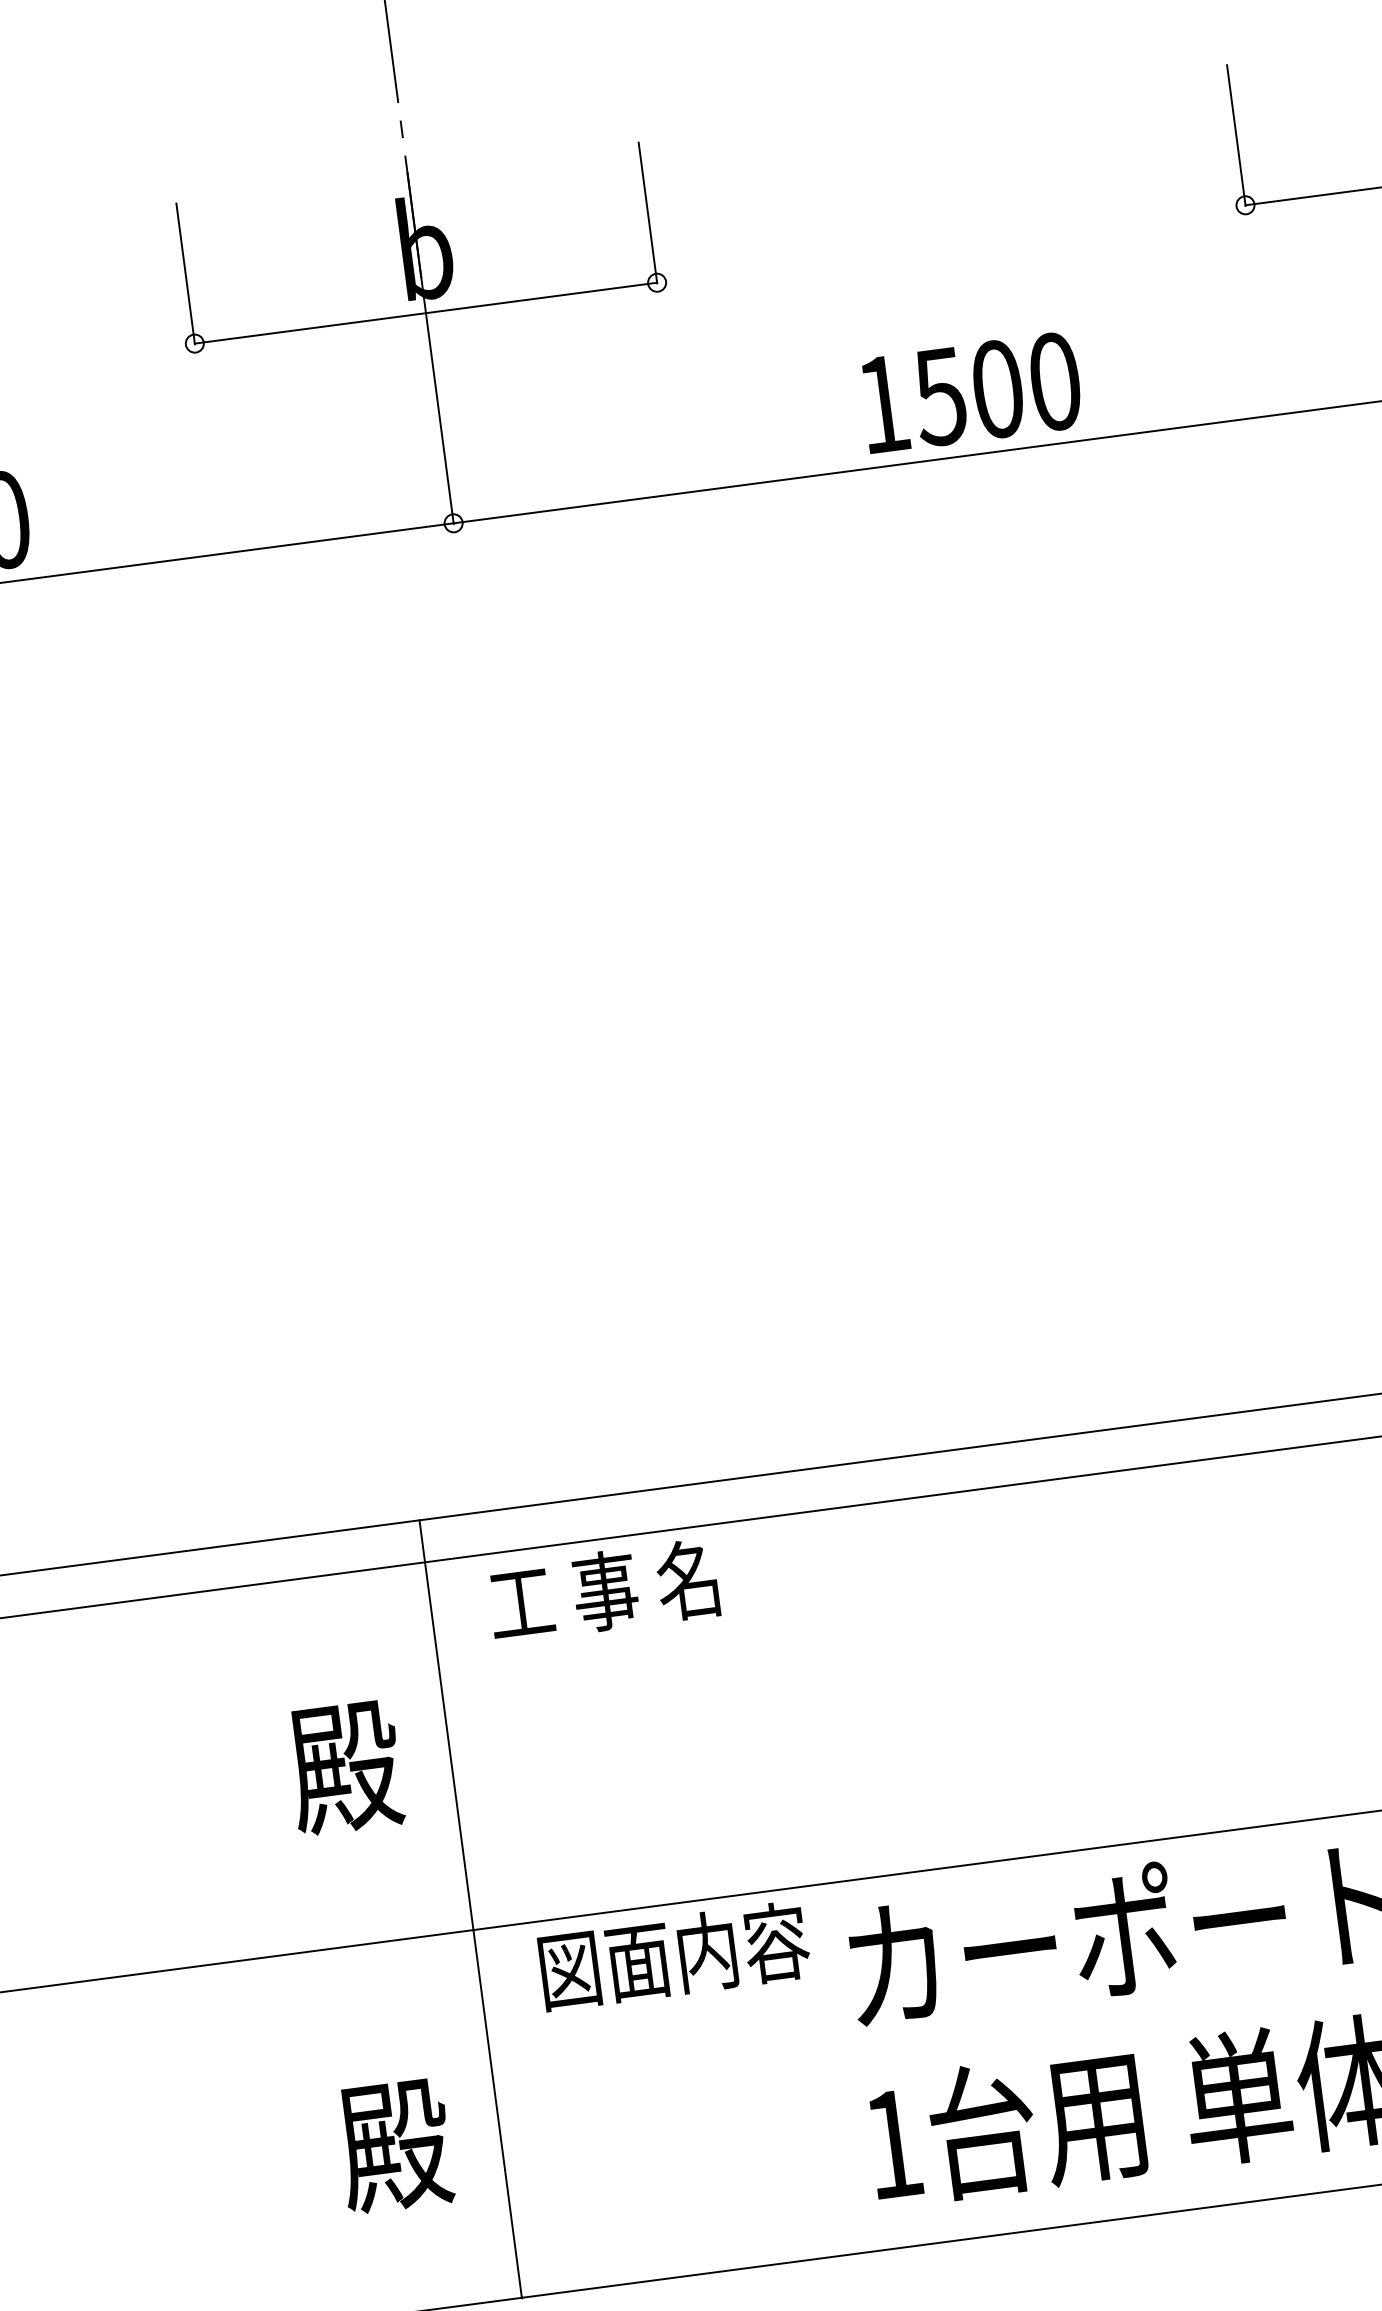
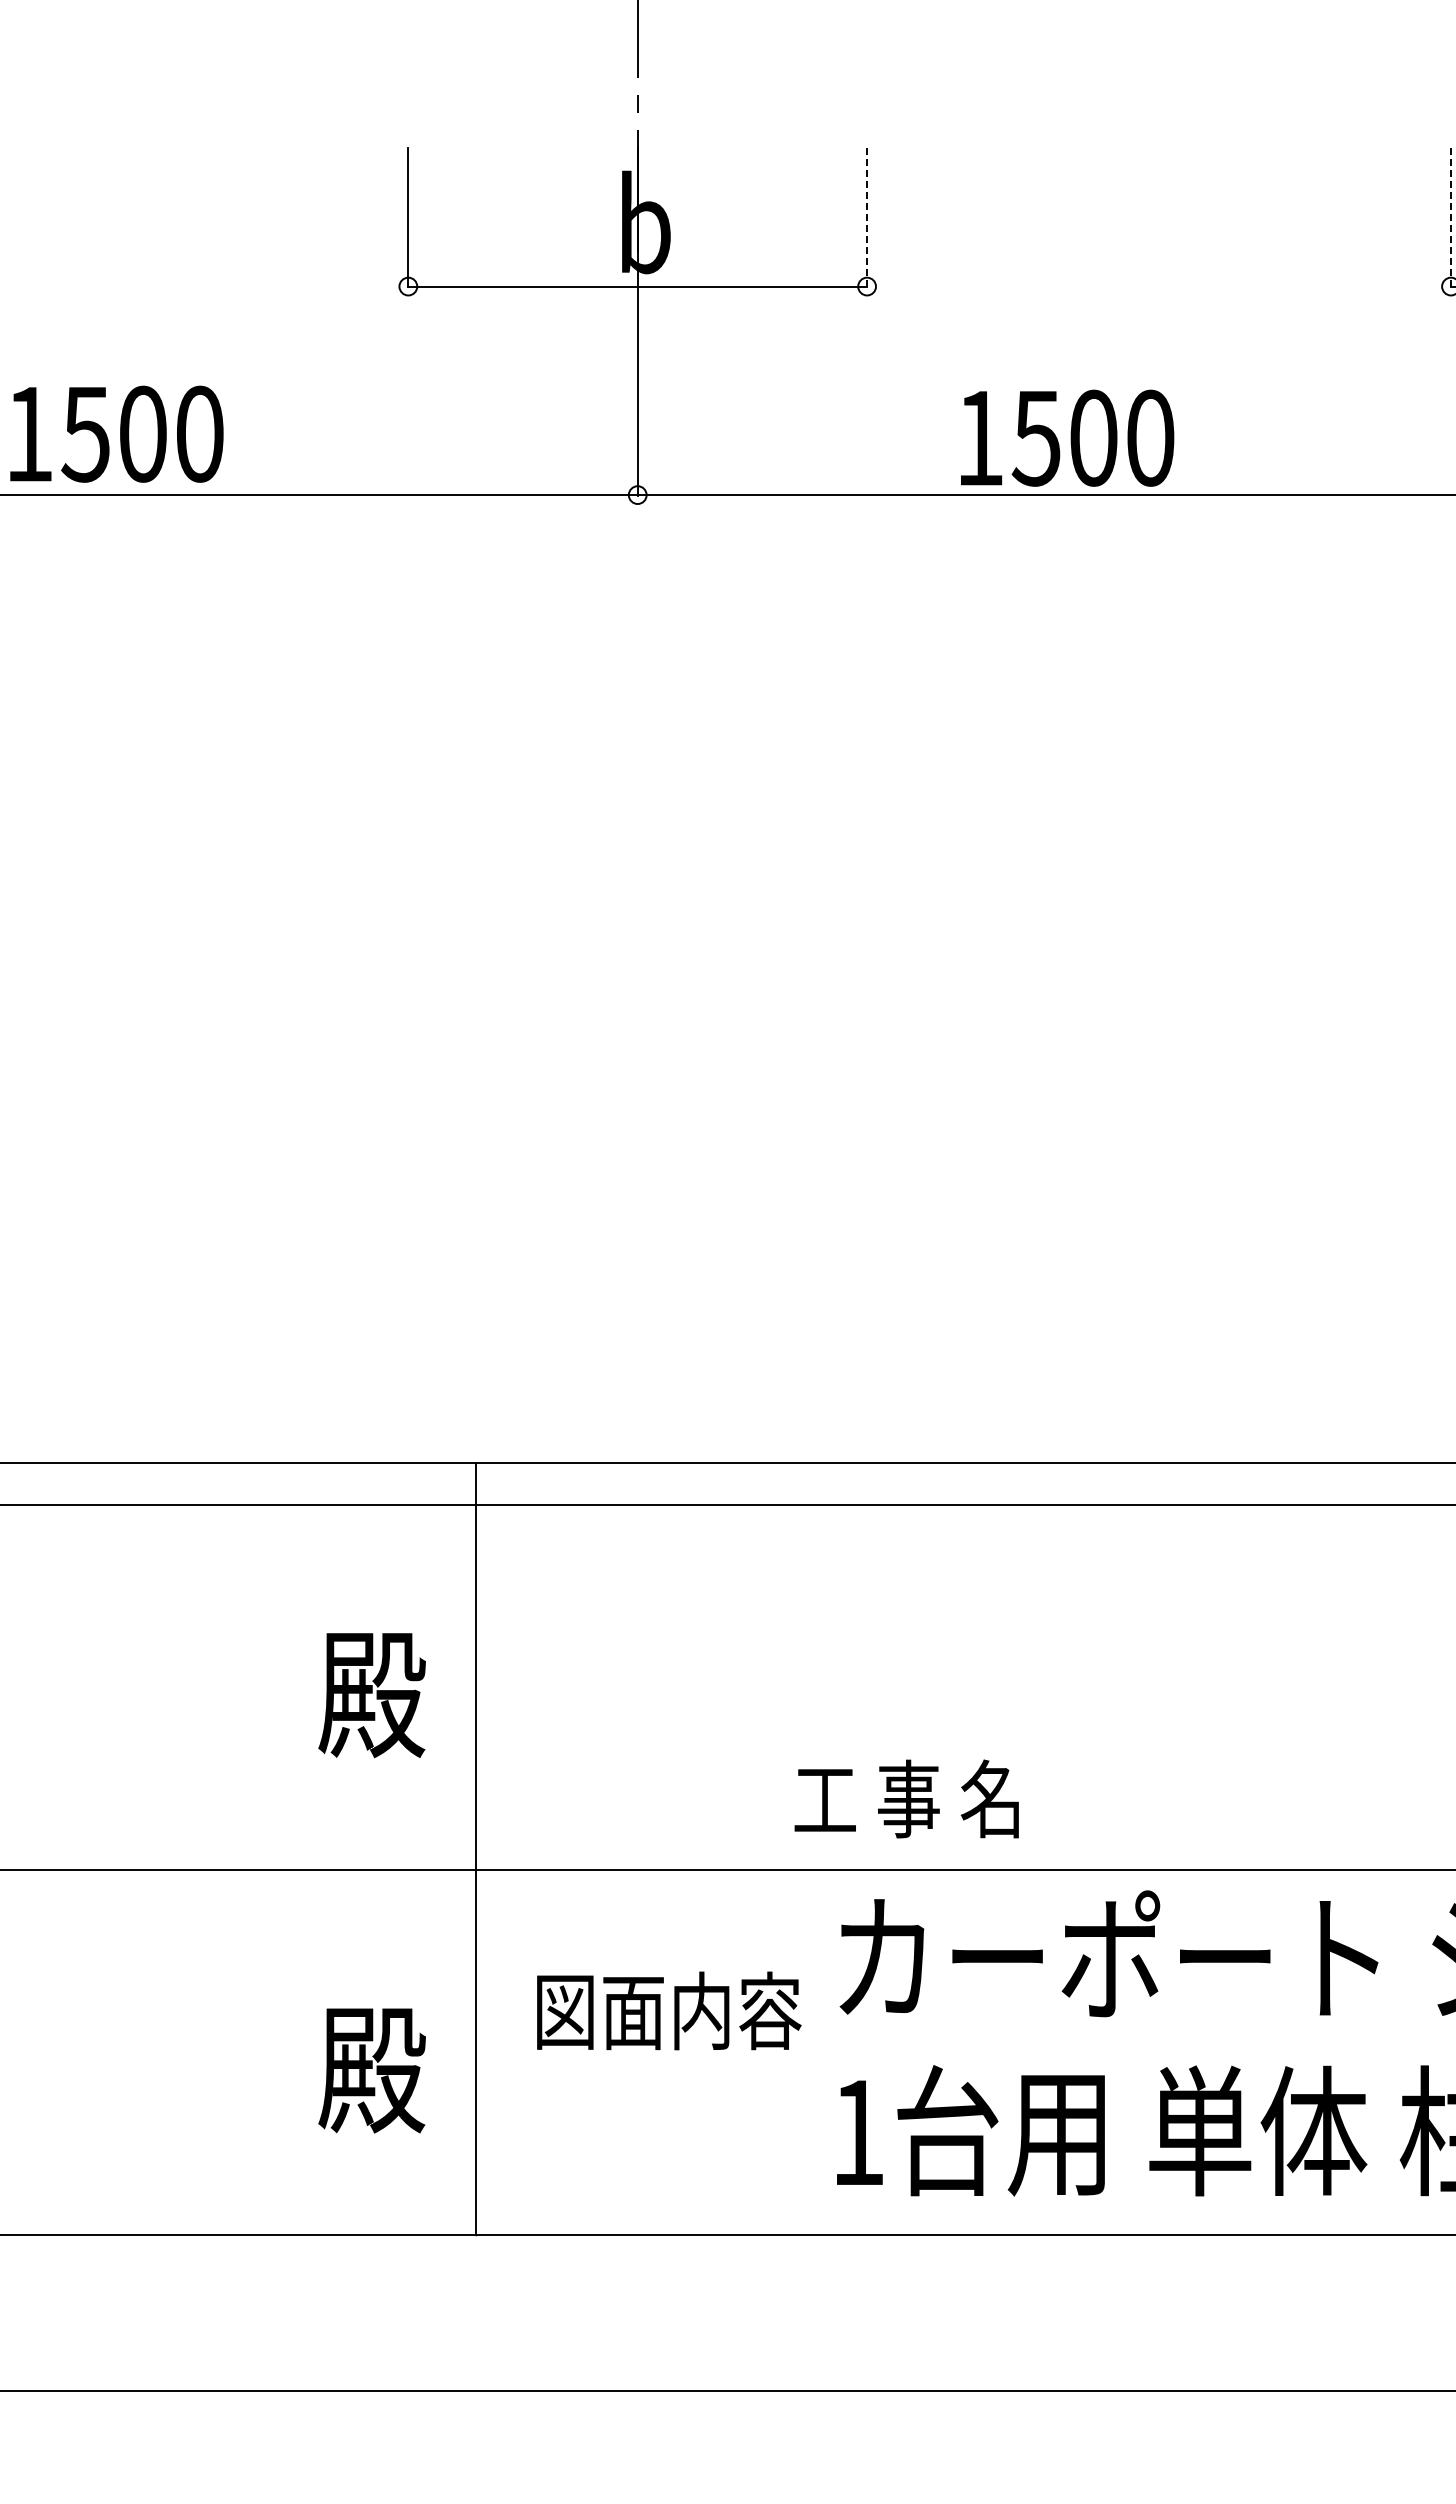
line: (1235, 135) -> (1450, 217), solid -> dashed
line: (648, 213) -> (867, 217), solid -> dashed
text: (971, 392) -> (1067, 437), moved
text: (603, 1590) -> (906, 1798), moved
text: (674, 1955) -> (669, 2010), moved

